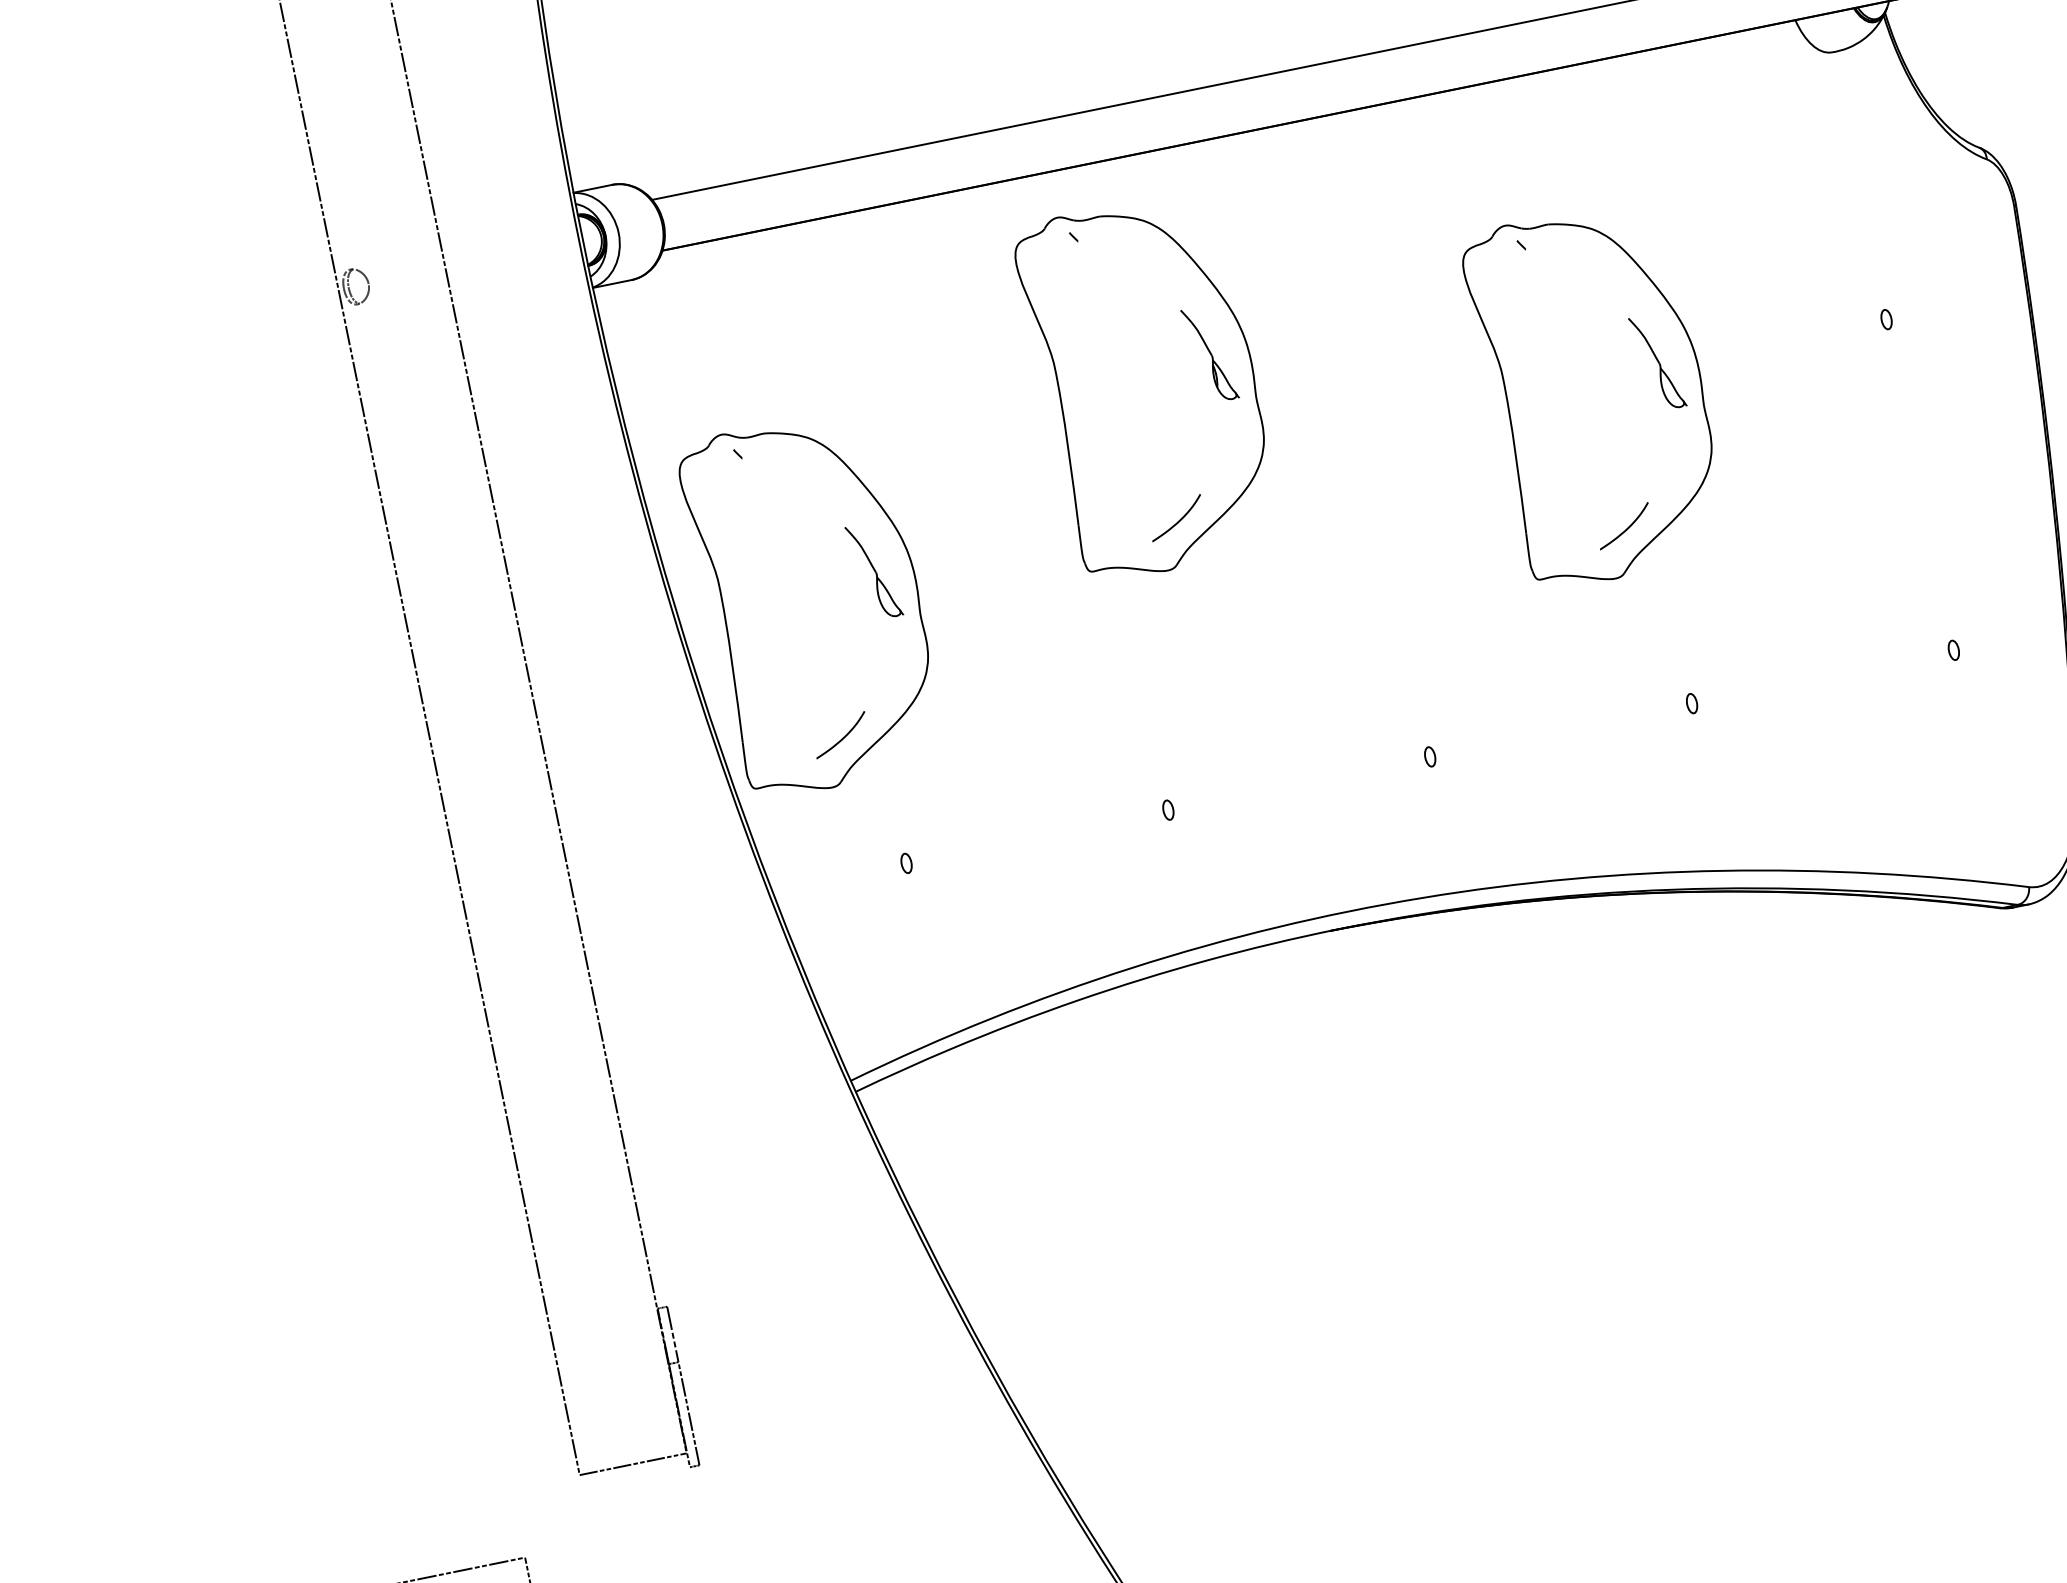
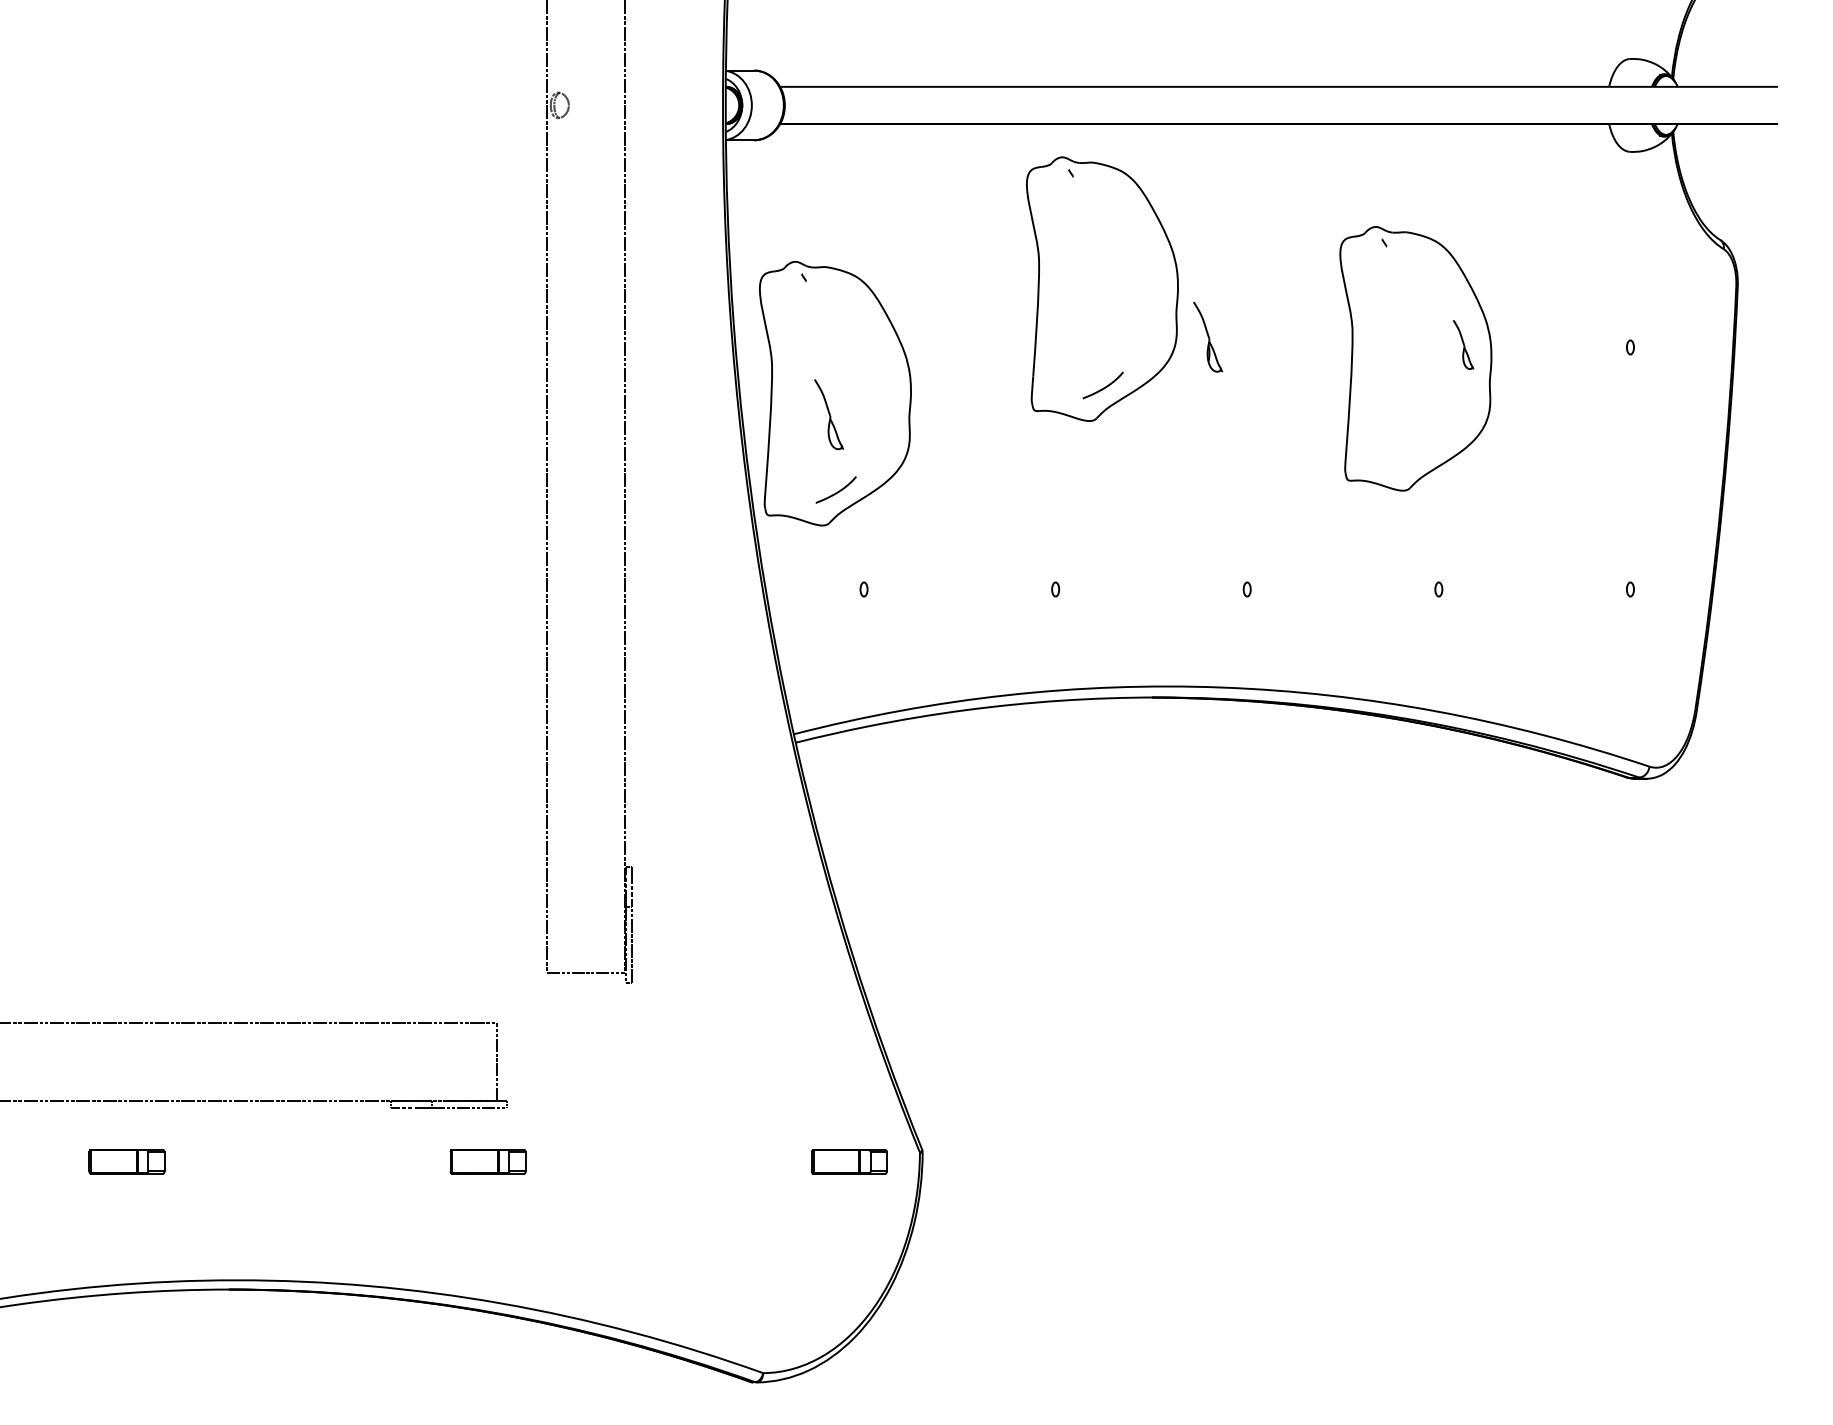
part: (1210, 353) -> (1208, 336), moved
part: (1657, 361) -> (1463, 344), size x0.7
curve: (1627, 527) -> (1418, 456), removed
part: (874, 571) -> (829, 414), moved

